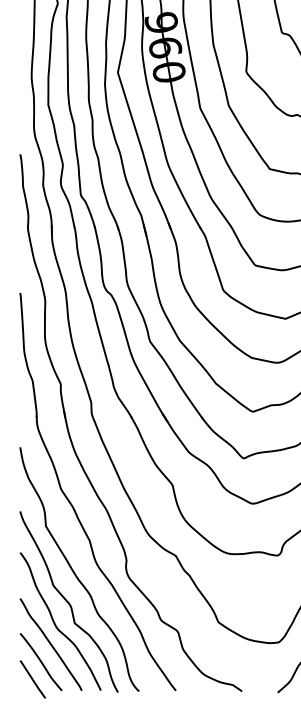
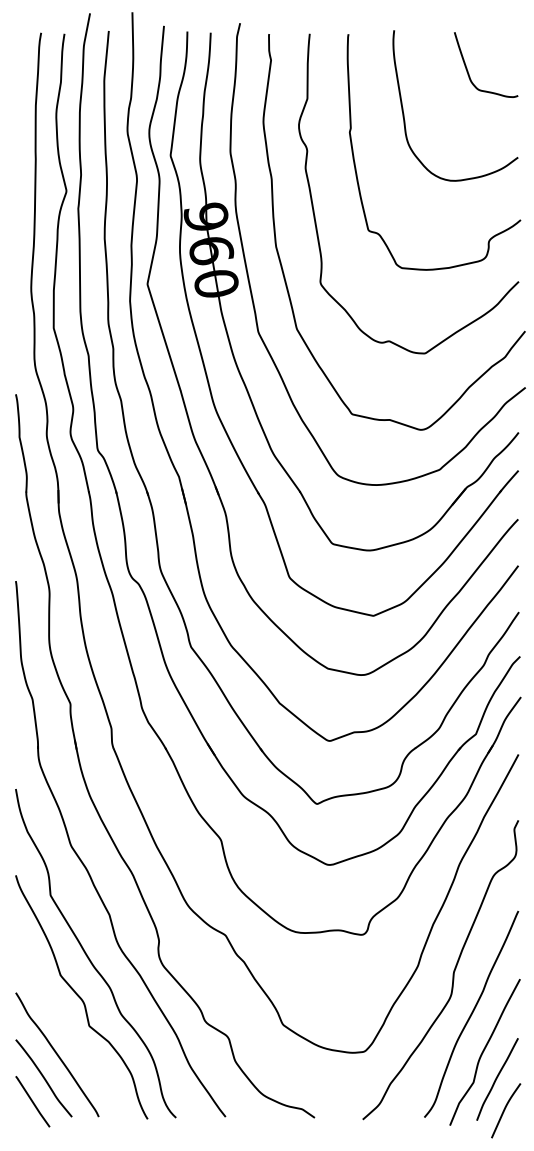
curve: (55, 623) -> (63, 1026), removed

